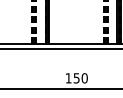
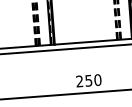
text: (68, 78) -> (79, 81), 150 -> 250

